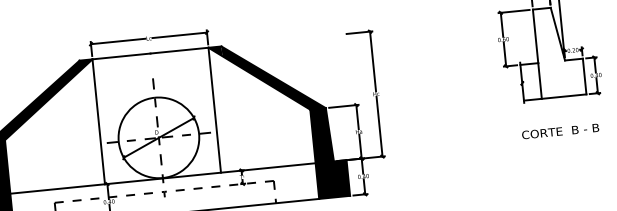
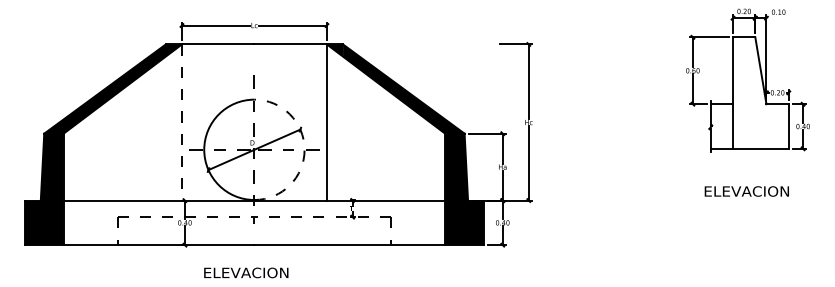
line: (98, 122) -> (181, 123), solid -> dashed
text: (560, 131) -> (752, 191), CORTE  B - B -> ELEVACION
arc: (198, 133) -> (304, 149), solid -> dashed

